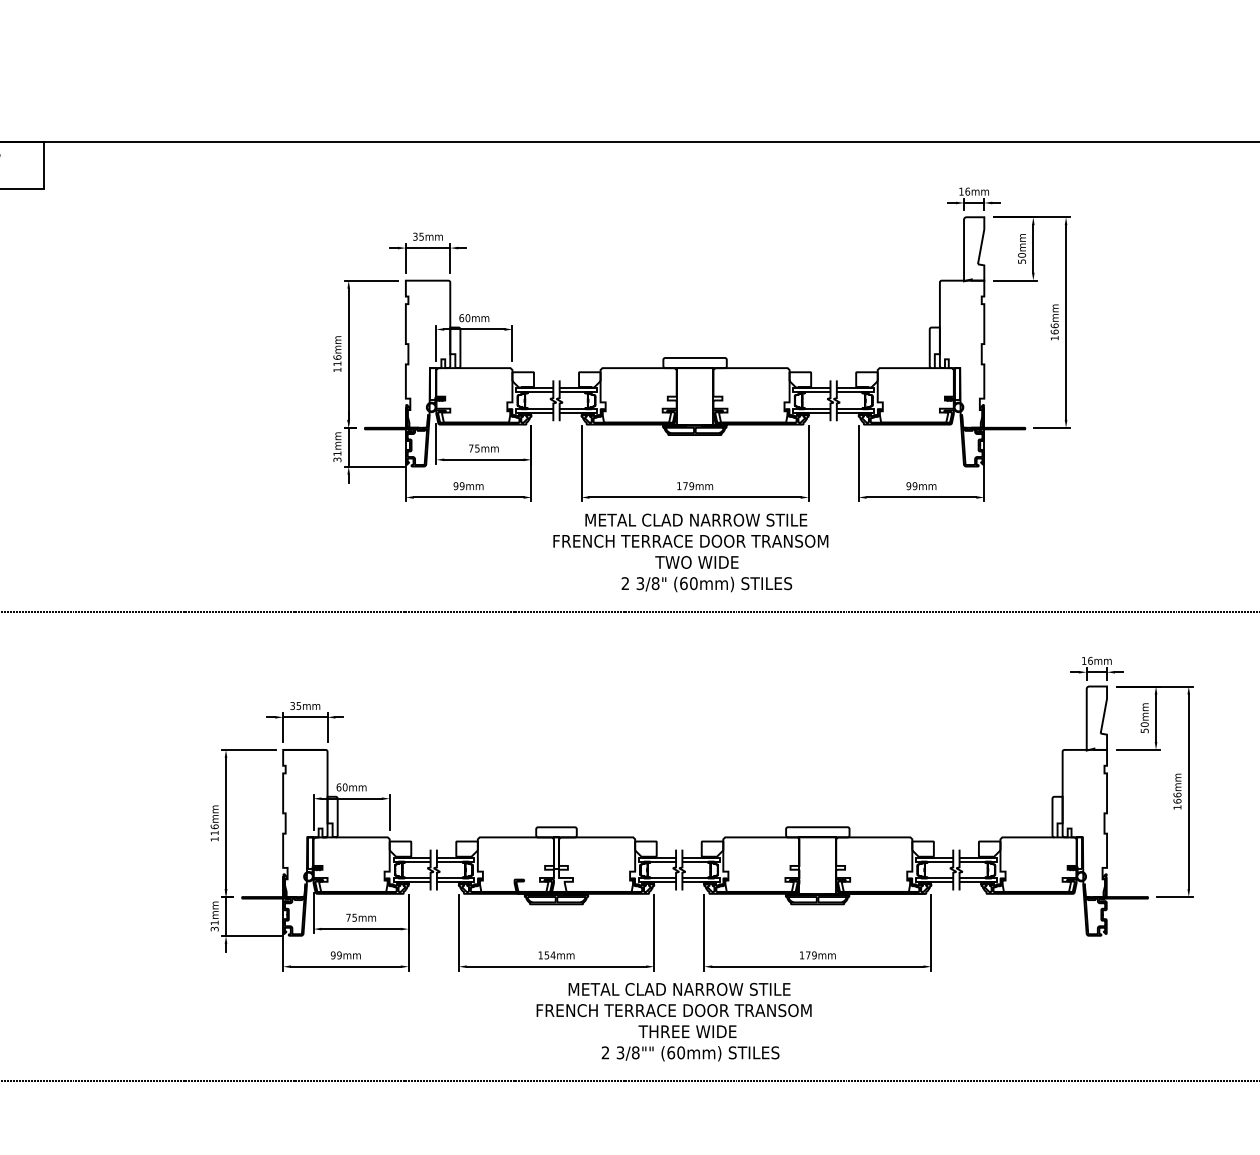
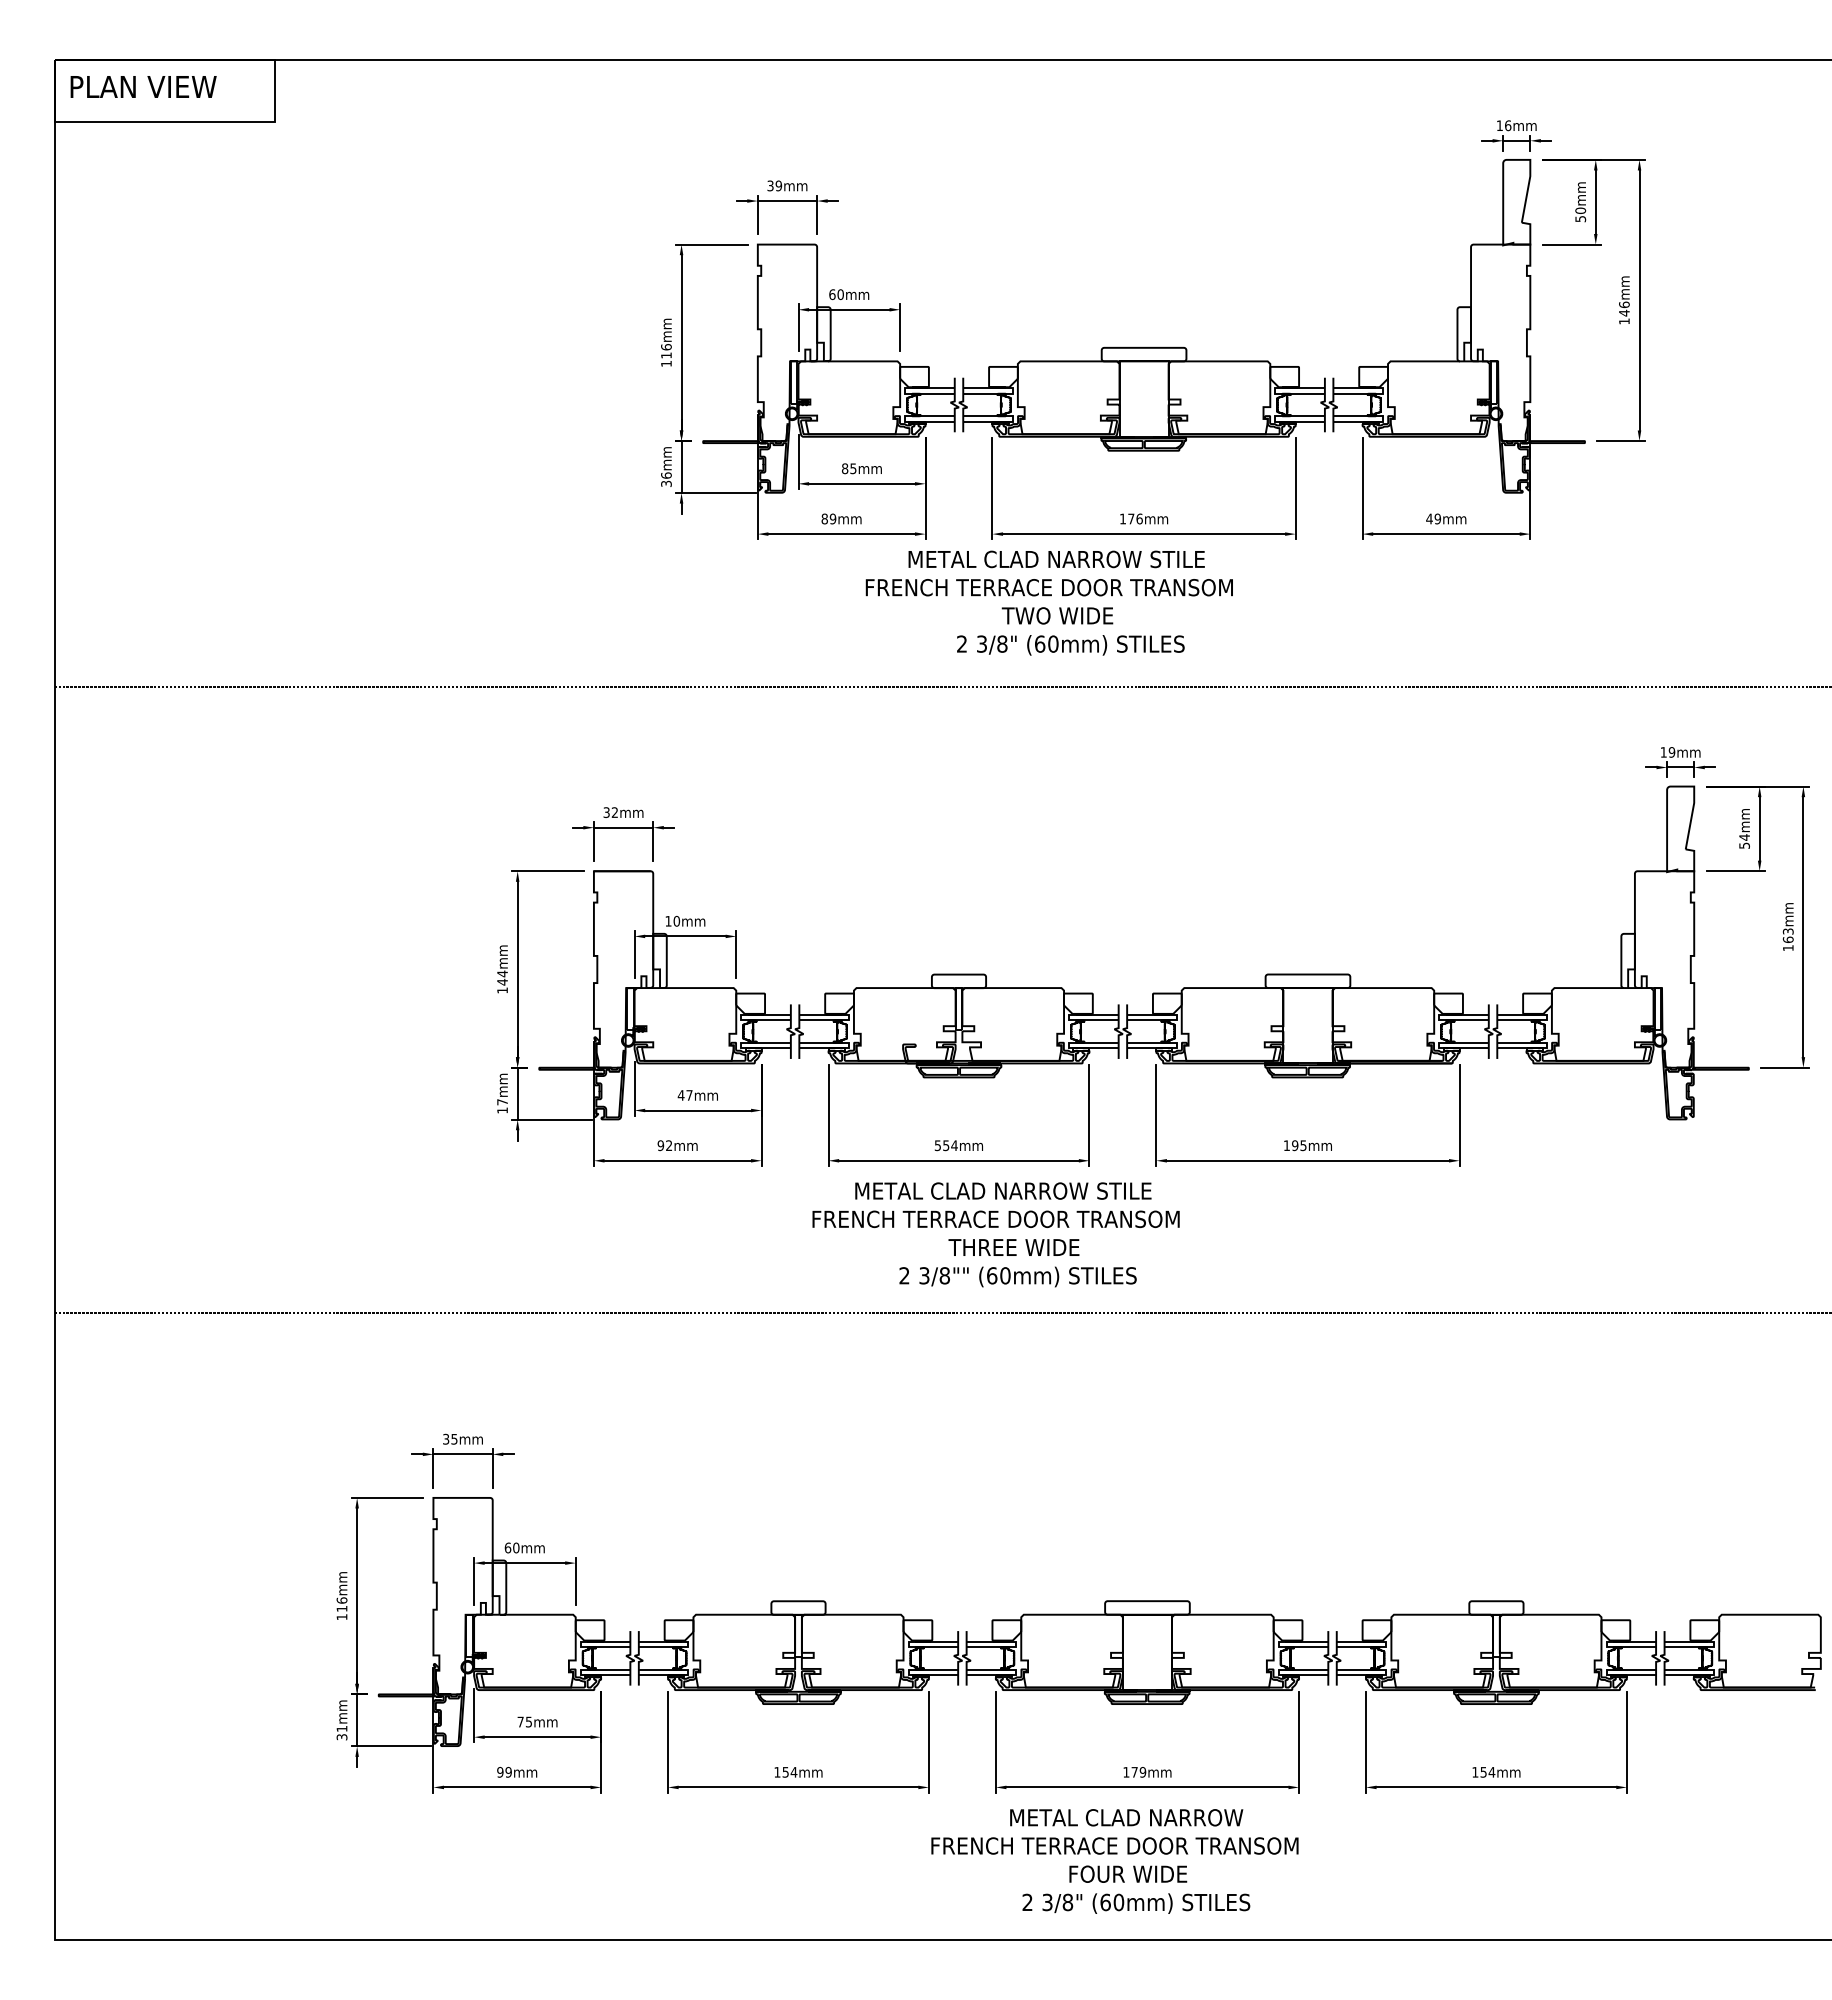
text: (421, 236) -> (778, 185), 35mm -> 39mm
text: (1054, 331) -> (1624, 312), 166mm -> 146mm
text: (471, 448) -> (845, 468), 75mm -> 85mm
text: (337, 453) -> (666, 475), 31mm -> 36mm
text: (691, 485) -> (1139, 518), 179mm -> 176mm
text: (908, 485) -> (1429, 518), 99mm -> 49mm
text: (455, 486) -> (824, 519), 99mm -> 89mm
text: (690, 552) -> (1048, 602), moved
text: (1090, 661) -> (1671, 752), 16mm -> 19mm
text: (298, 705) -> (614, 812), 35mm -> 32mm
text: (1144, 724) -> (1744, 837), 50mm -> 54mm
text: (338, 786) -> (668, 920), 60mm -> 10mm
text: (1176, 795) -> (1787, 931), 166mm -> 163mm
text: (214, 829) -> (502, 977), 116mm -> 144mm
text: (350, 917) -> (684, 1095), 75mm -> 47mm
text: (214, 926) -> (502, 1106), 31mm -> 17mm
text: (339, 955) -> (669, 1145), 99mm -> 92mm
text: (540, 955) -> (937, 1145), 154mm -> 554mm
text: (811, 955) -> (1299, 1145), 179mm -> 195mm
text: (673, 1021) -> (995, 1234), moved

